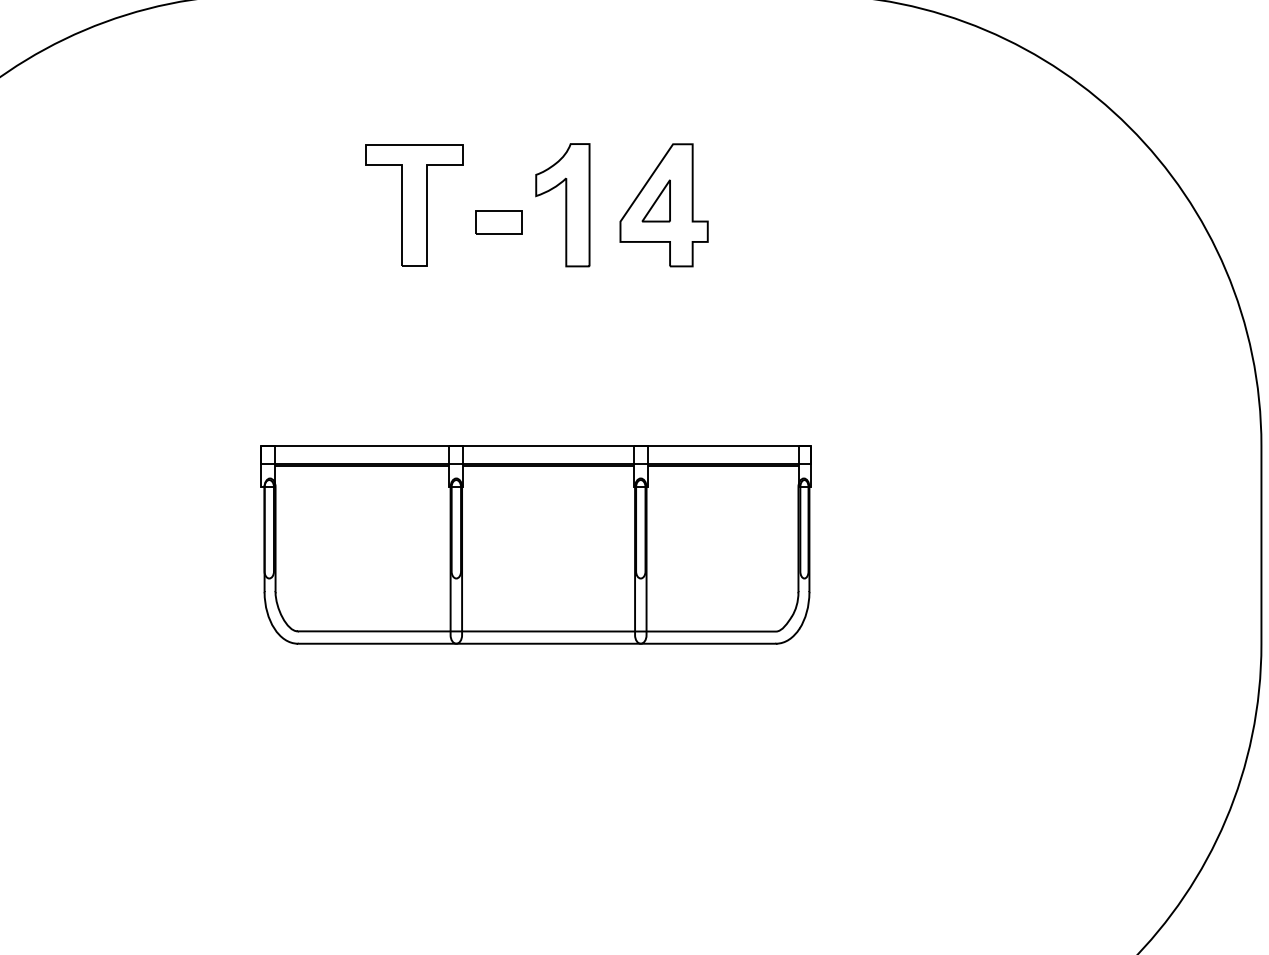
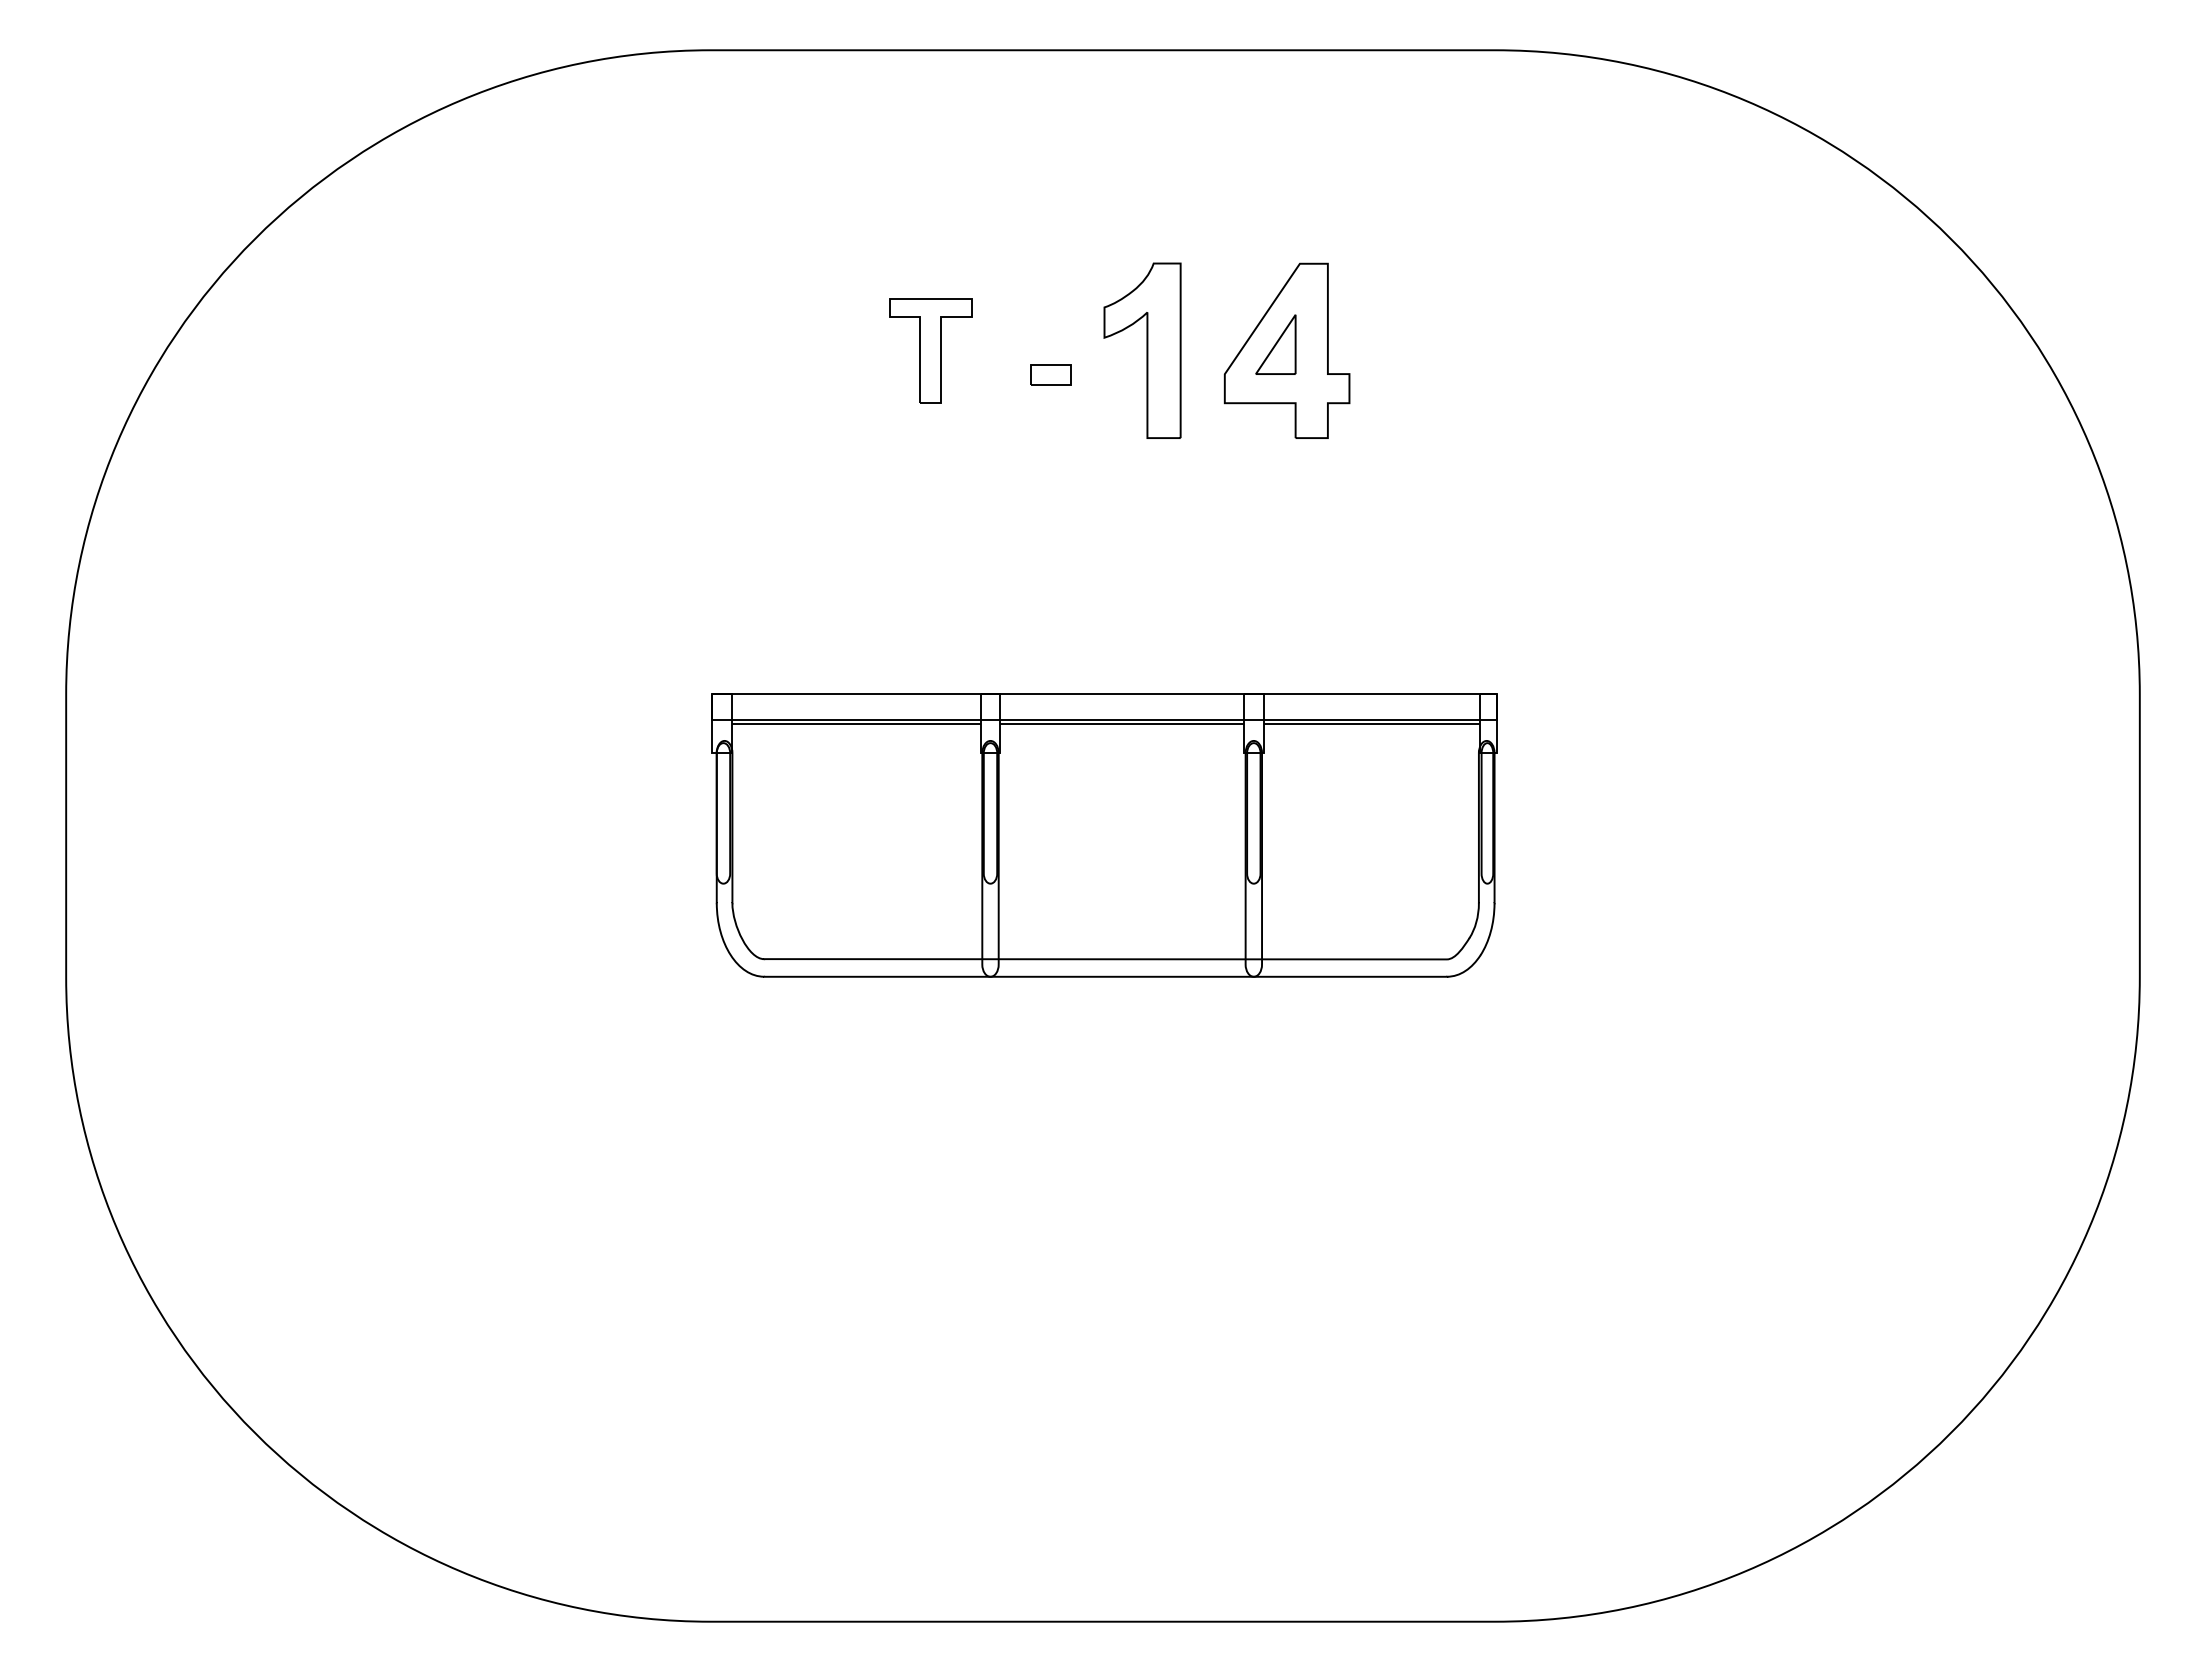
part: (414, 205) -> (930, 351), size x0.6
part: (498, 222) -> (1050, 375), size x0.6

